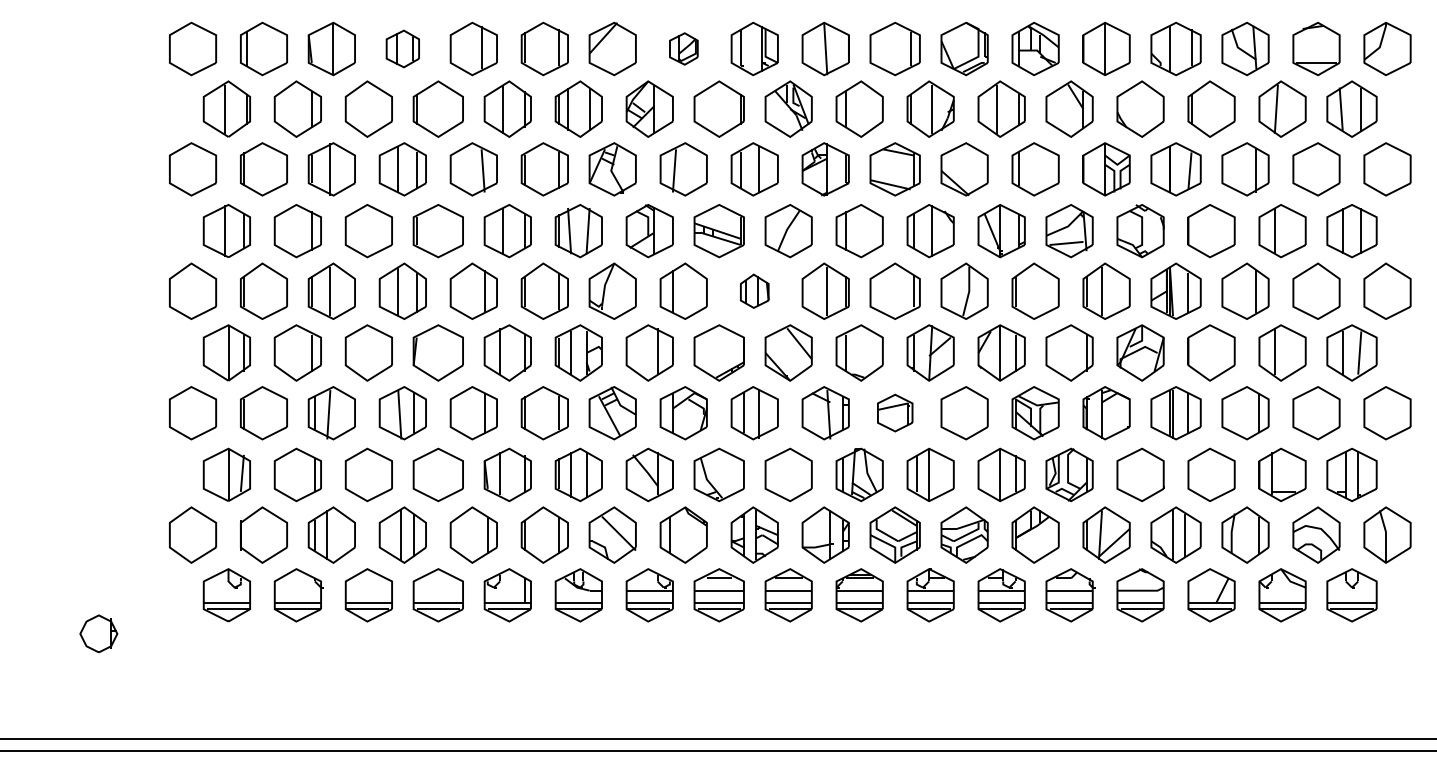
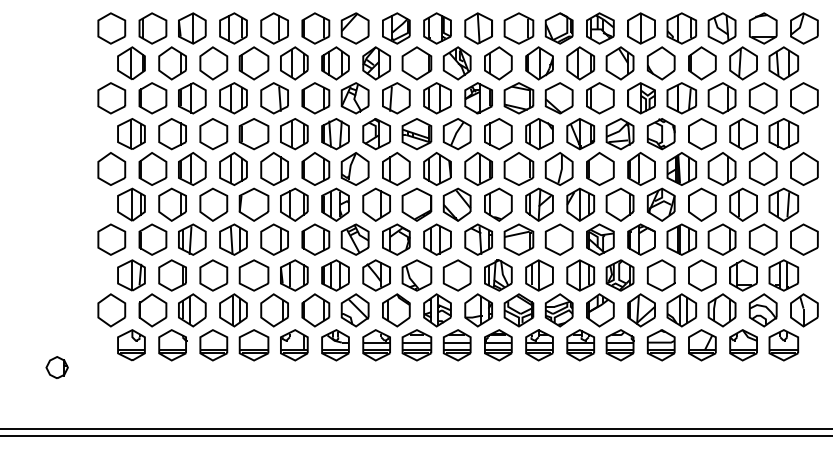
part: (402, 48) -> (233, 28), size x1.43
part: (684, 48) -> (396, 28), size x1.67
part: (754, 290) -> (437, 168), size x1.67
part: (894, 412) -> (518, 239), size x1.43

